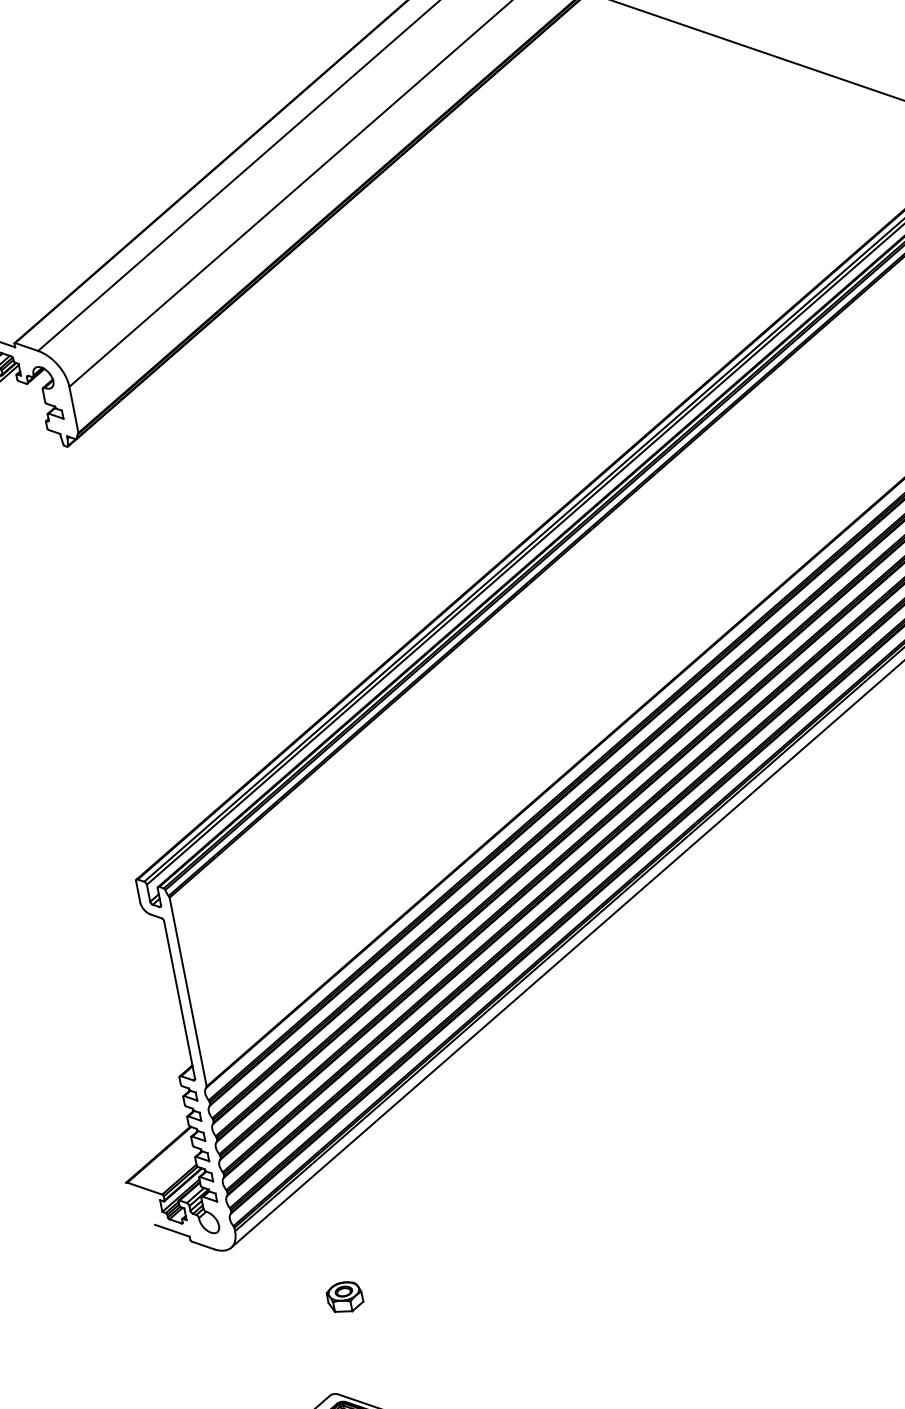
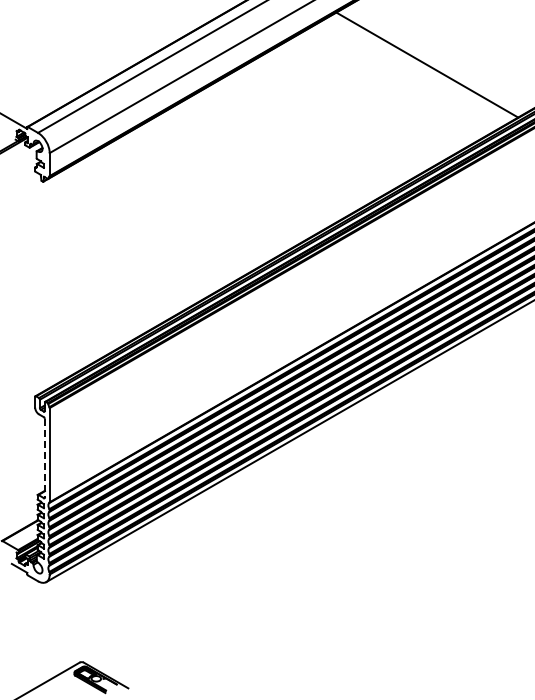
line: (178, 1000) -> (44, 458), solid -> dashed
part: (343, 1297) -> (95, 616), removed

